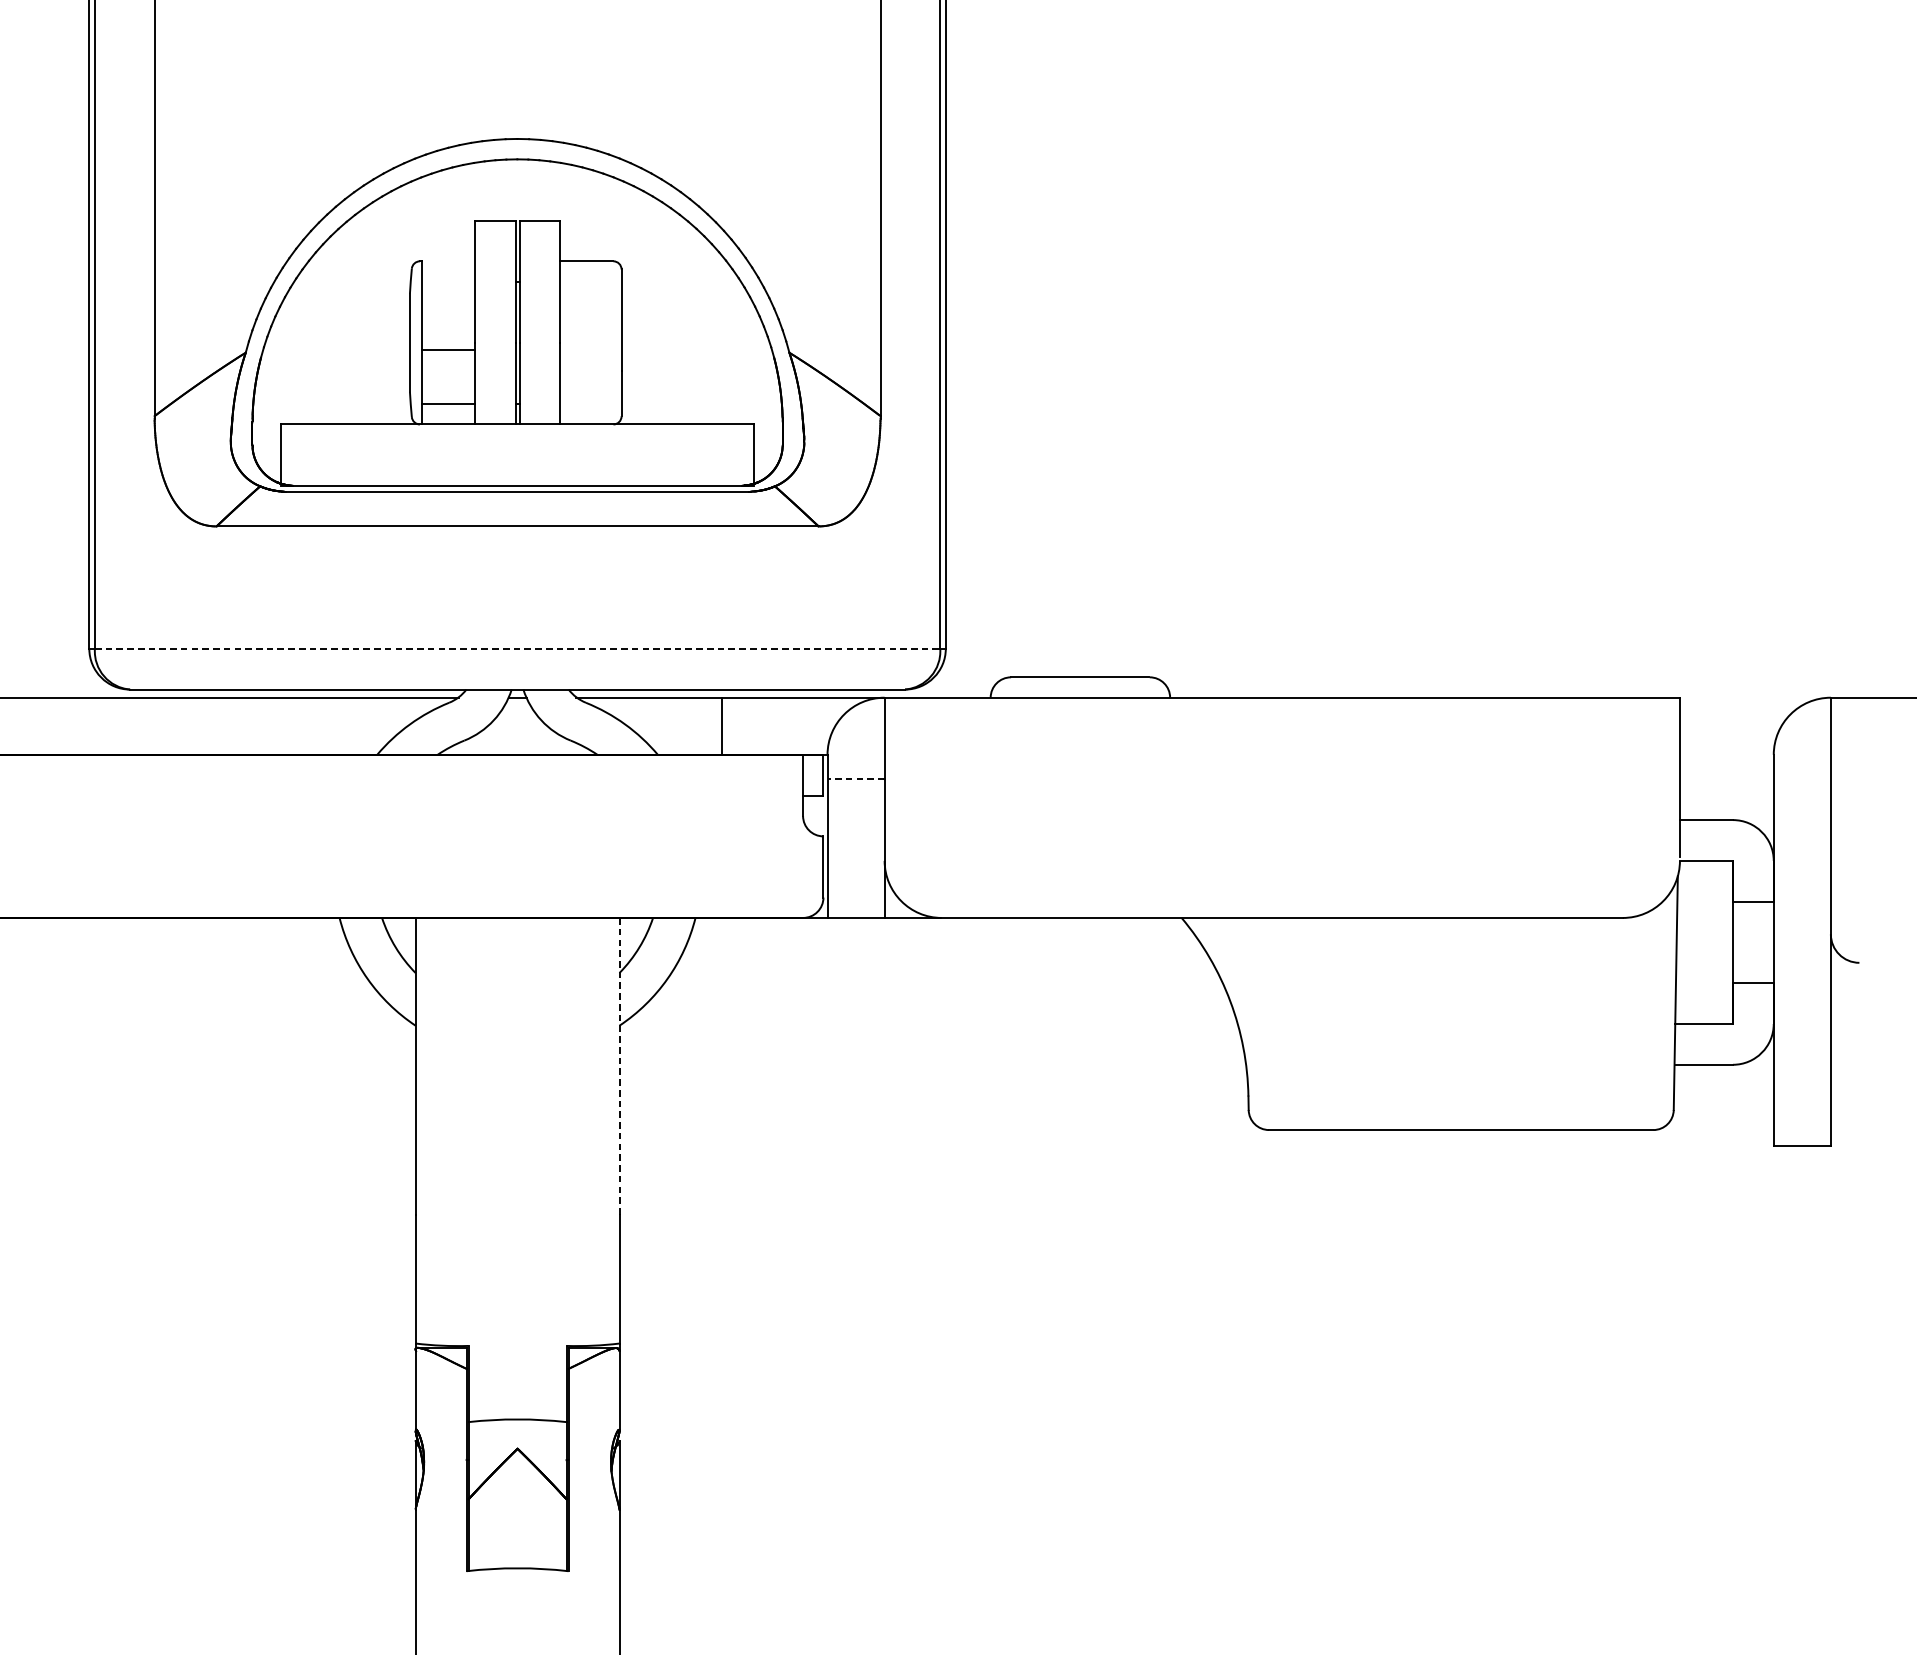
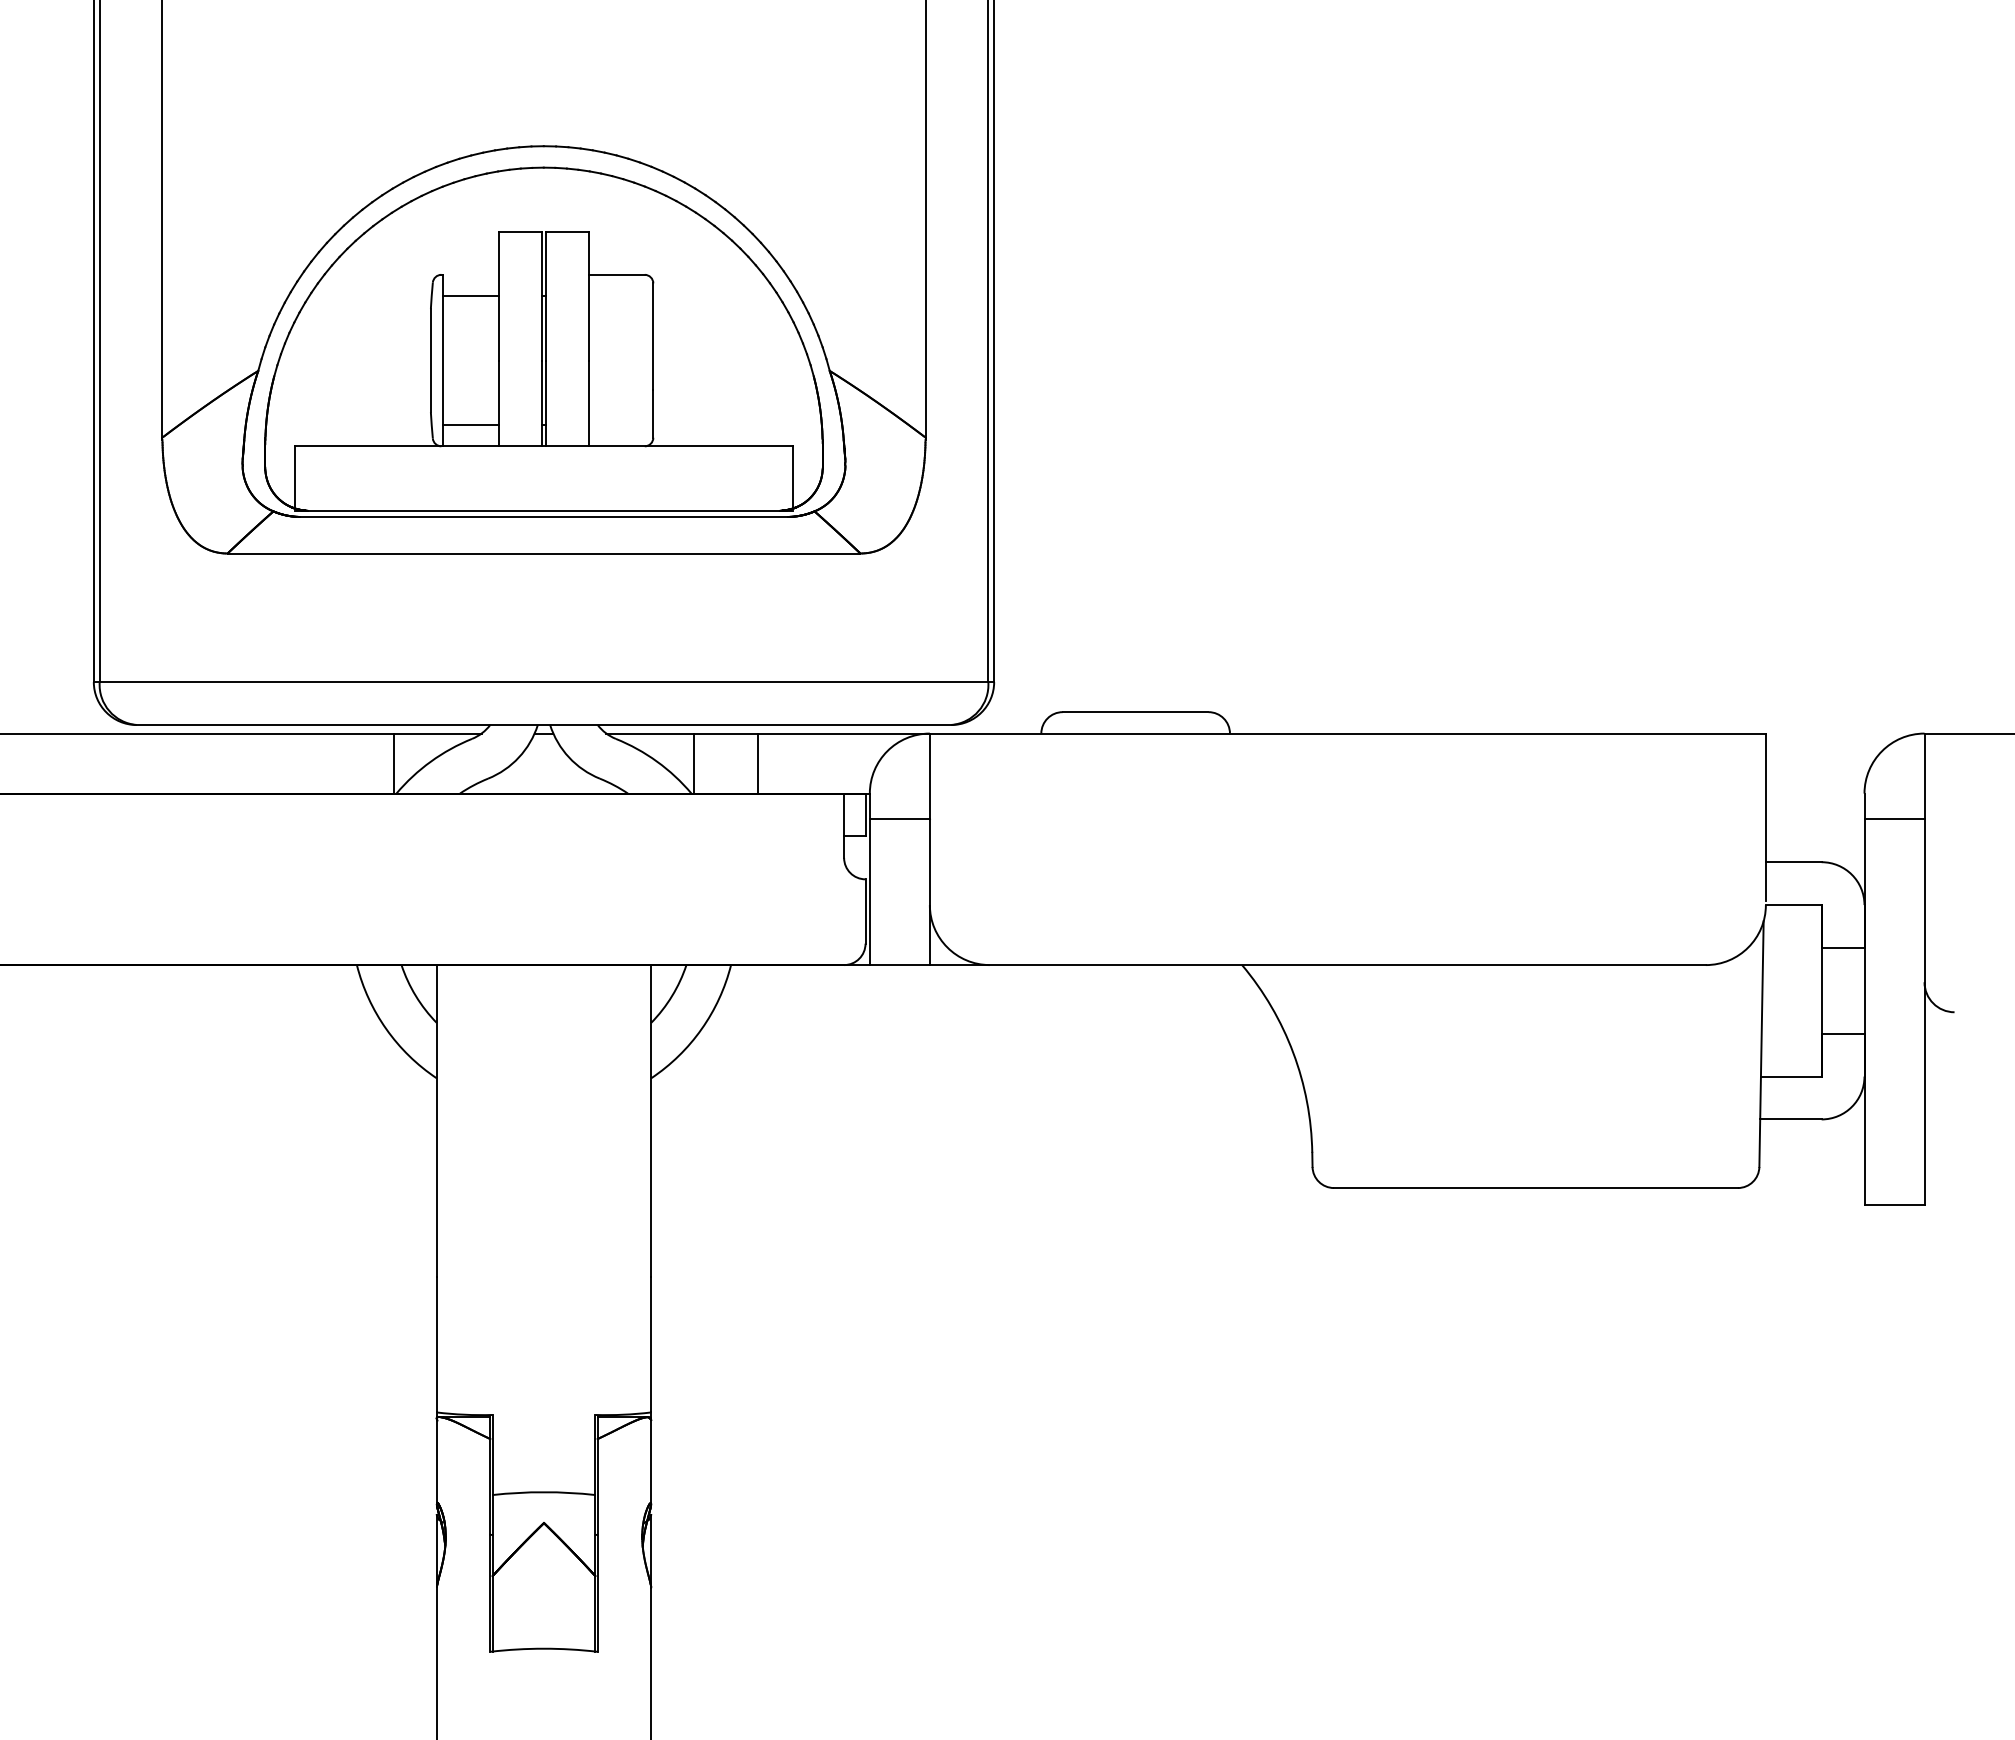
line: (447, 350) -> (470, 296), moved
line: (518, 649) -> (544, 682), dashed -> solid
line: (374, 726) -> (393, 763), added
line: (660, 726) -> (694, 763), added
line: (855, 779) -> (899, 819), dashed -> solid
line: (1802, 779) -> (1894, 819), added
line: (619, 1066) -> (651, 1121), dashed -> solid

